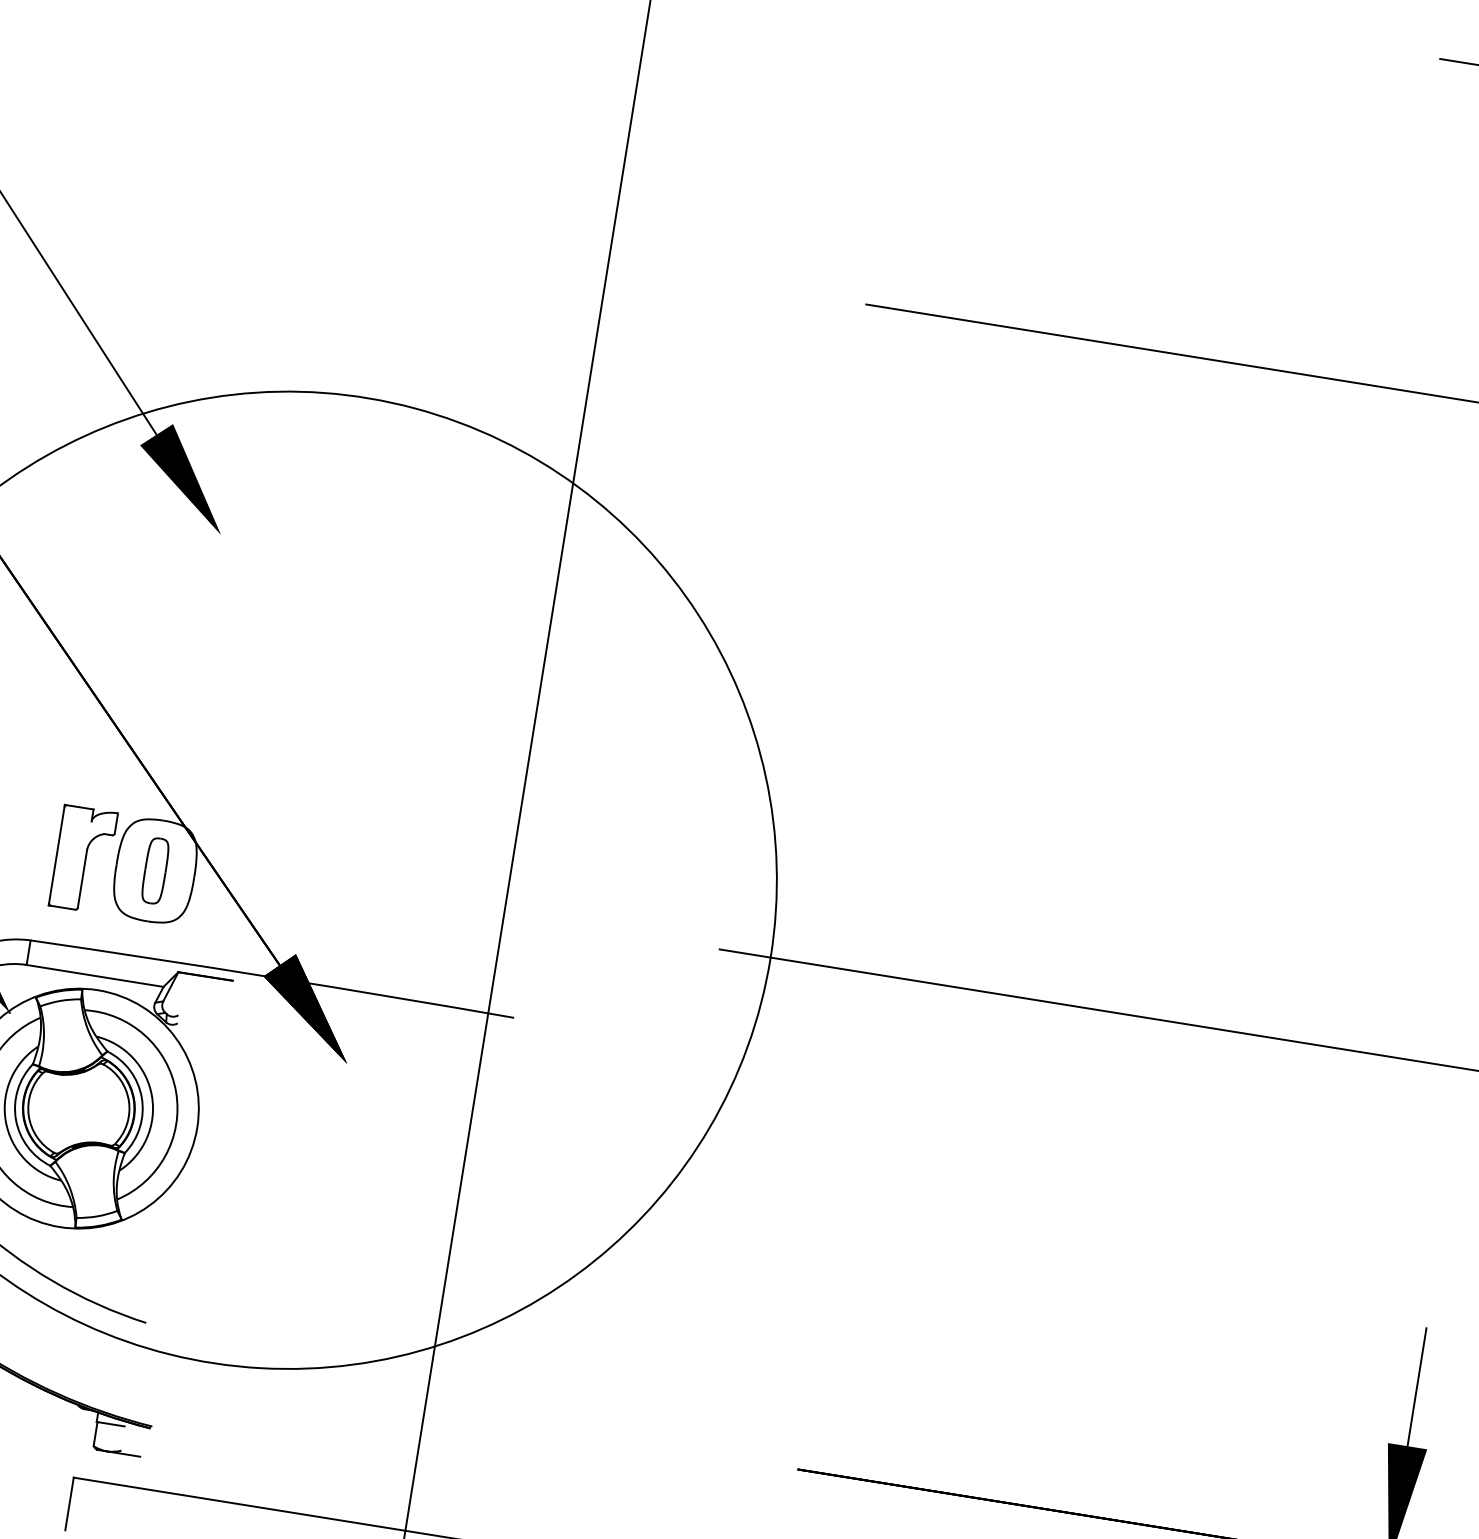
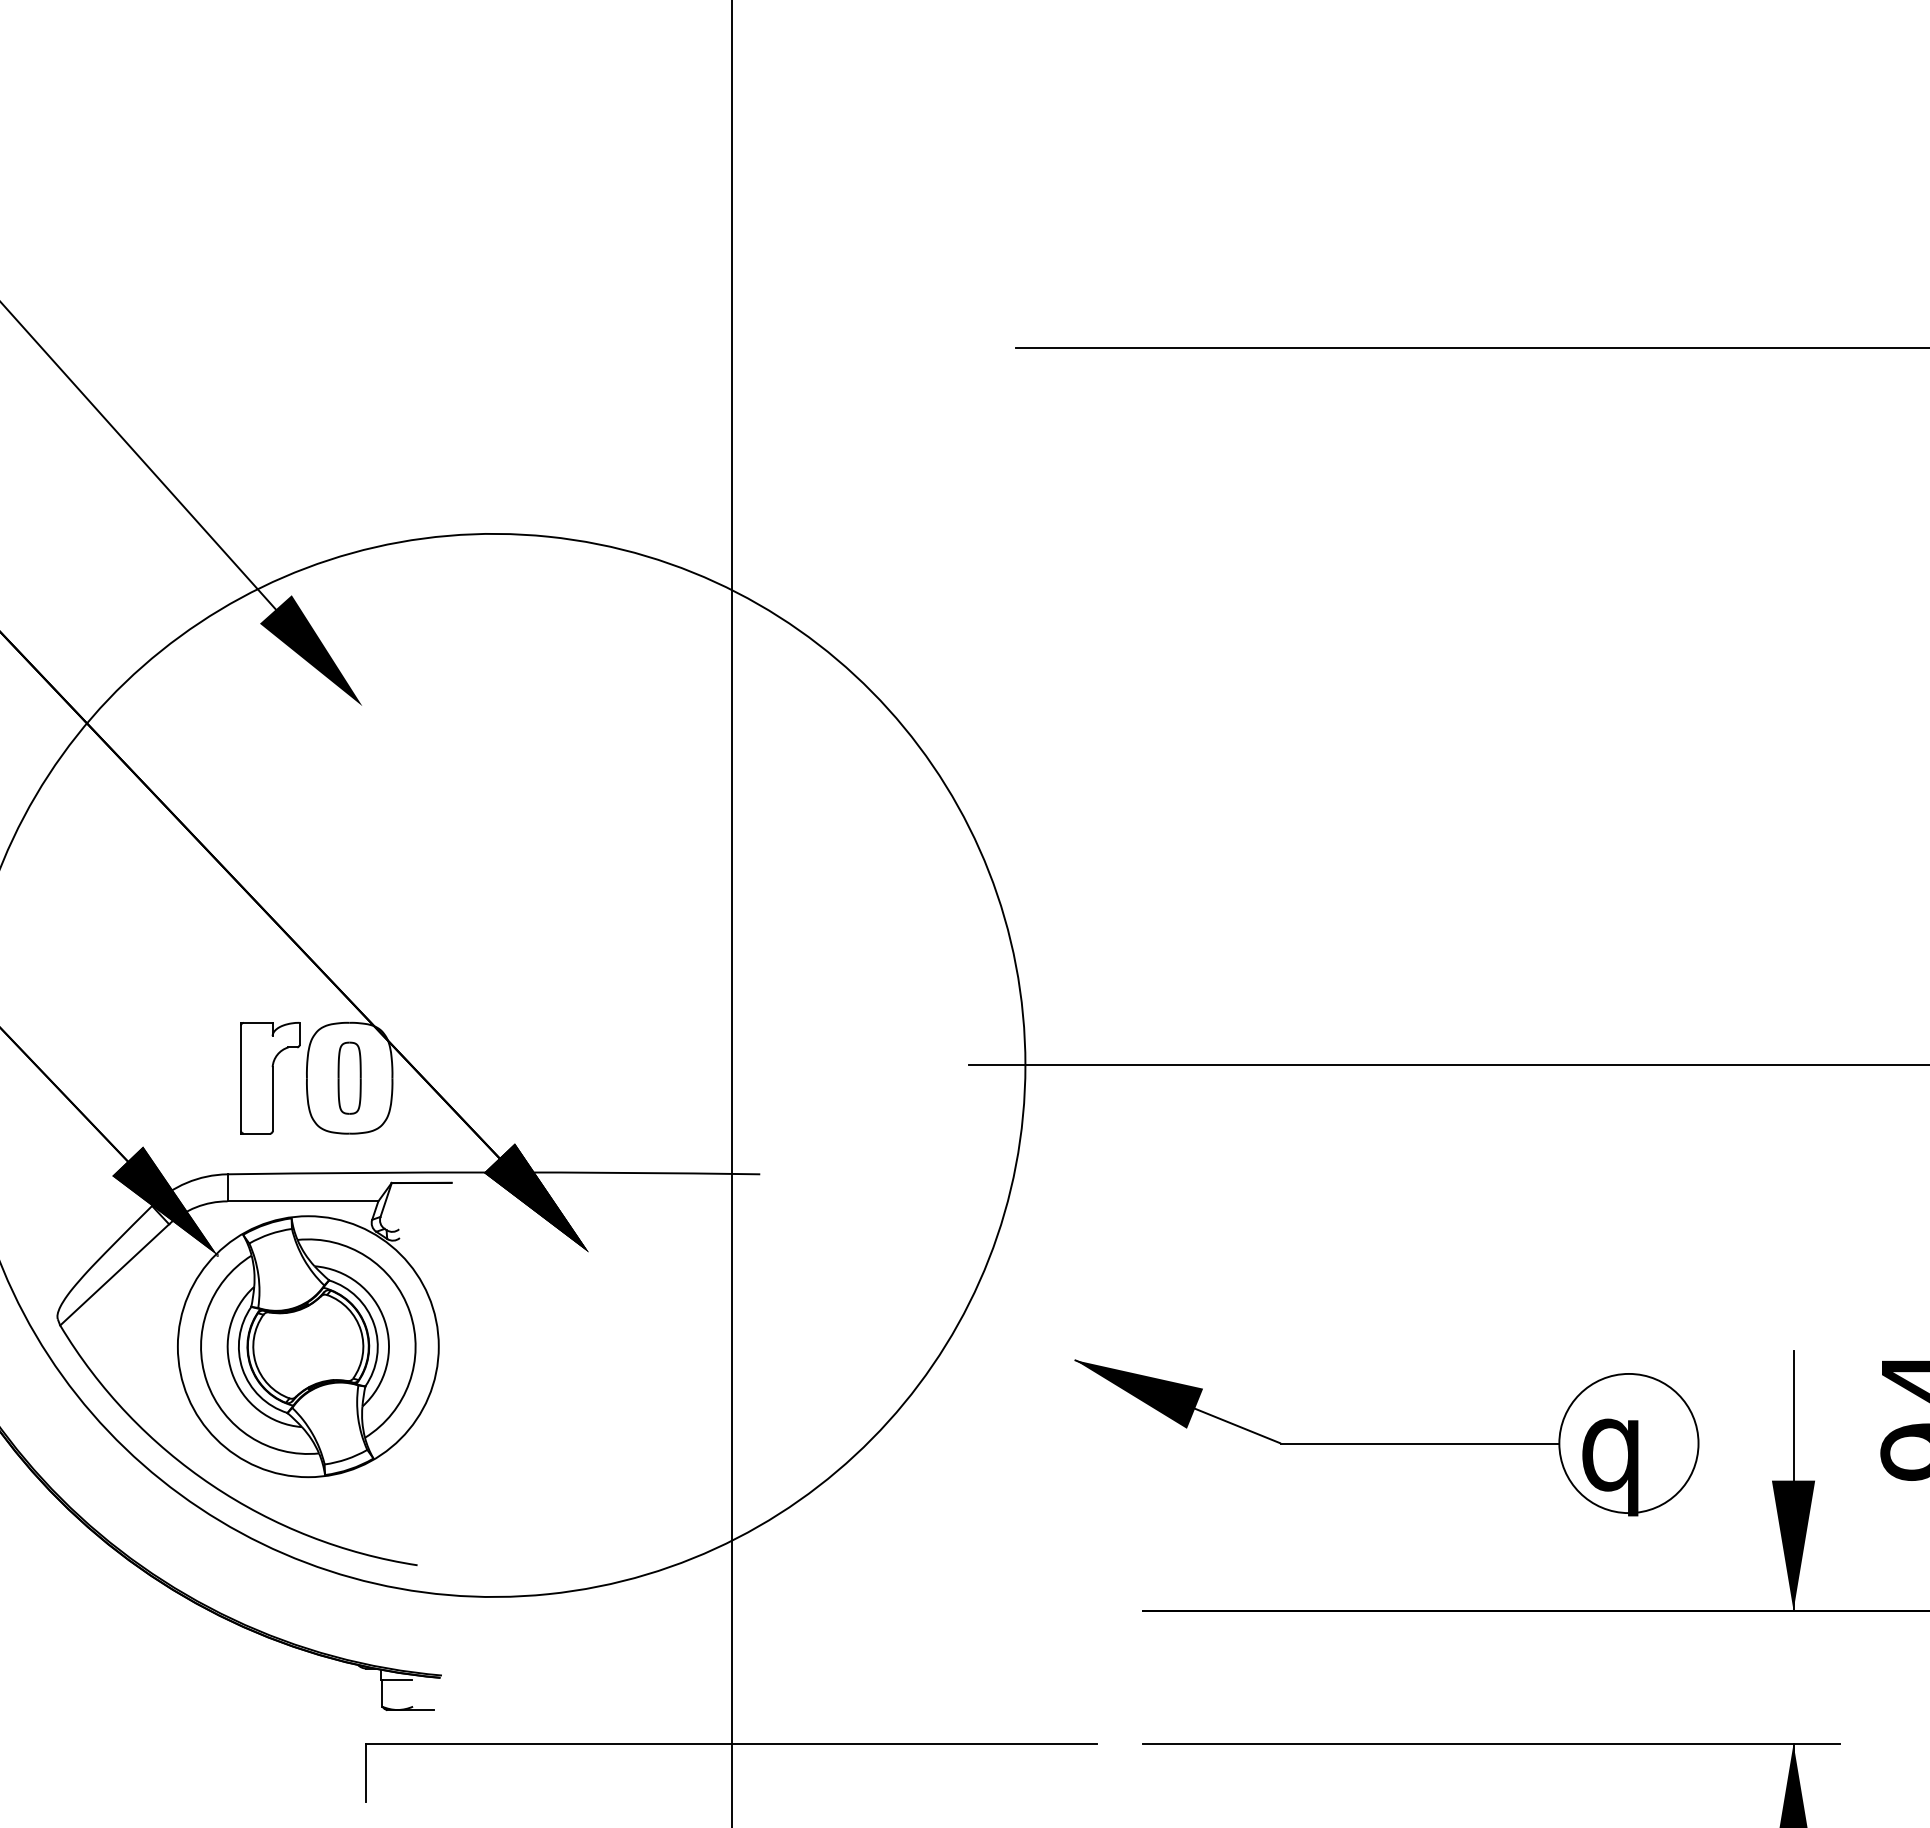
part: (1044, 1347) -> (1386, 1437), added

